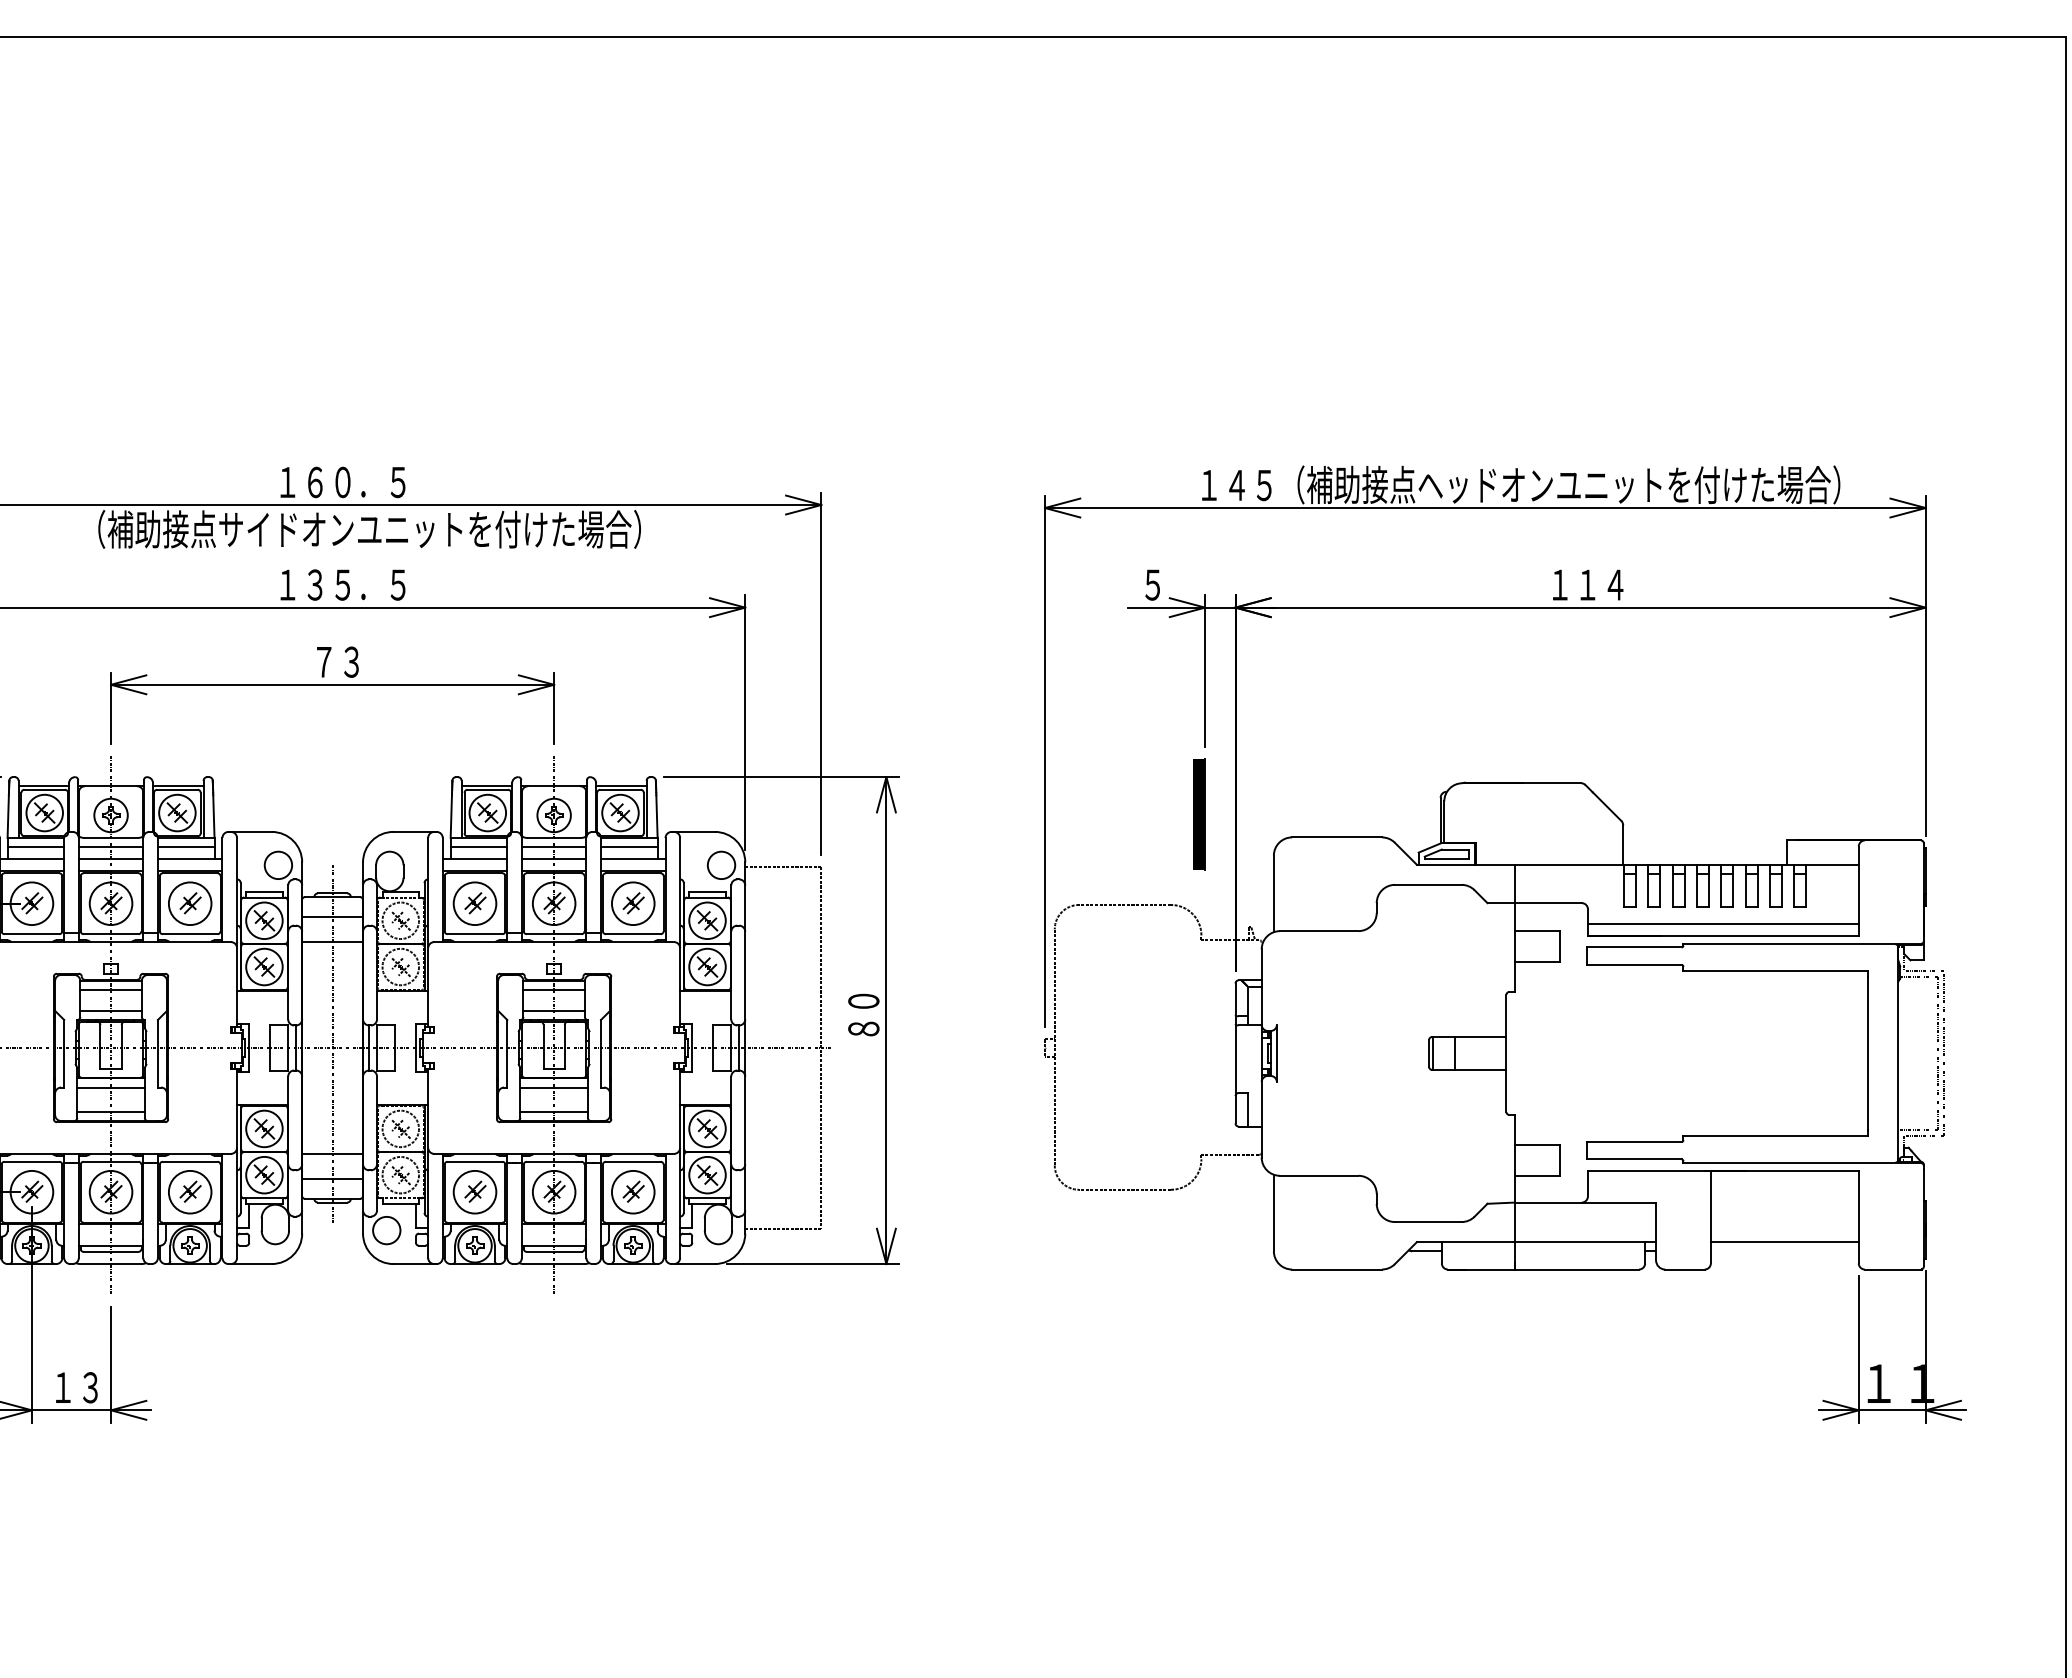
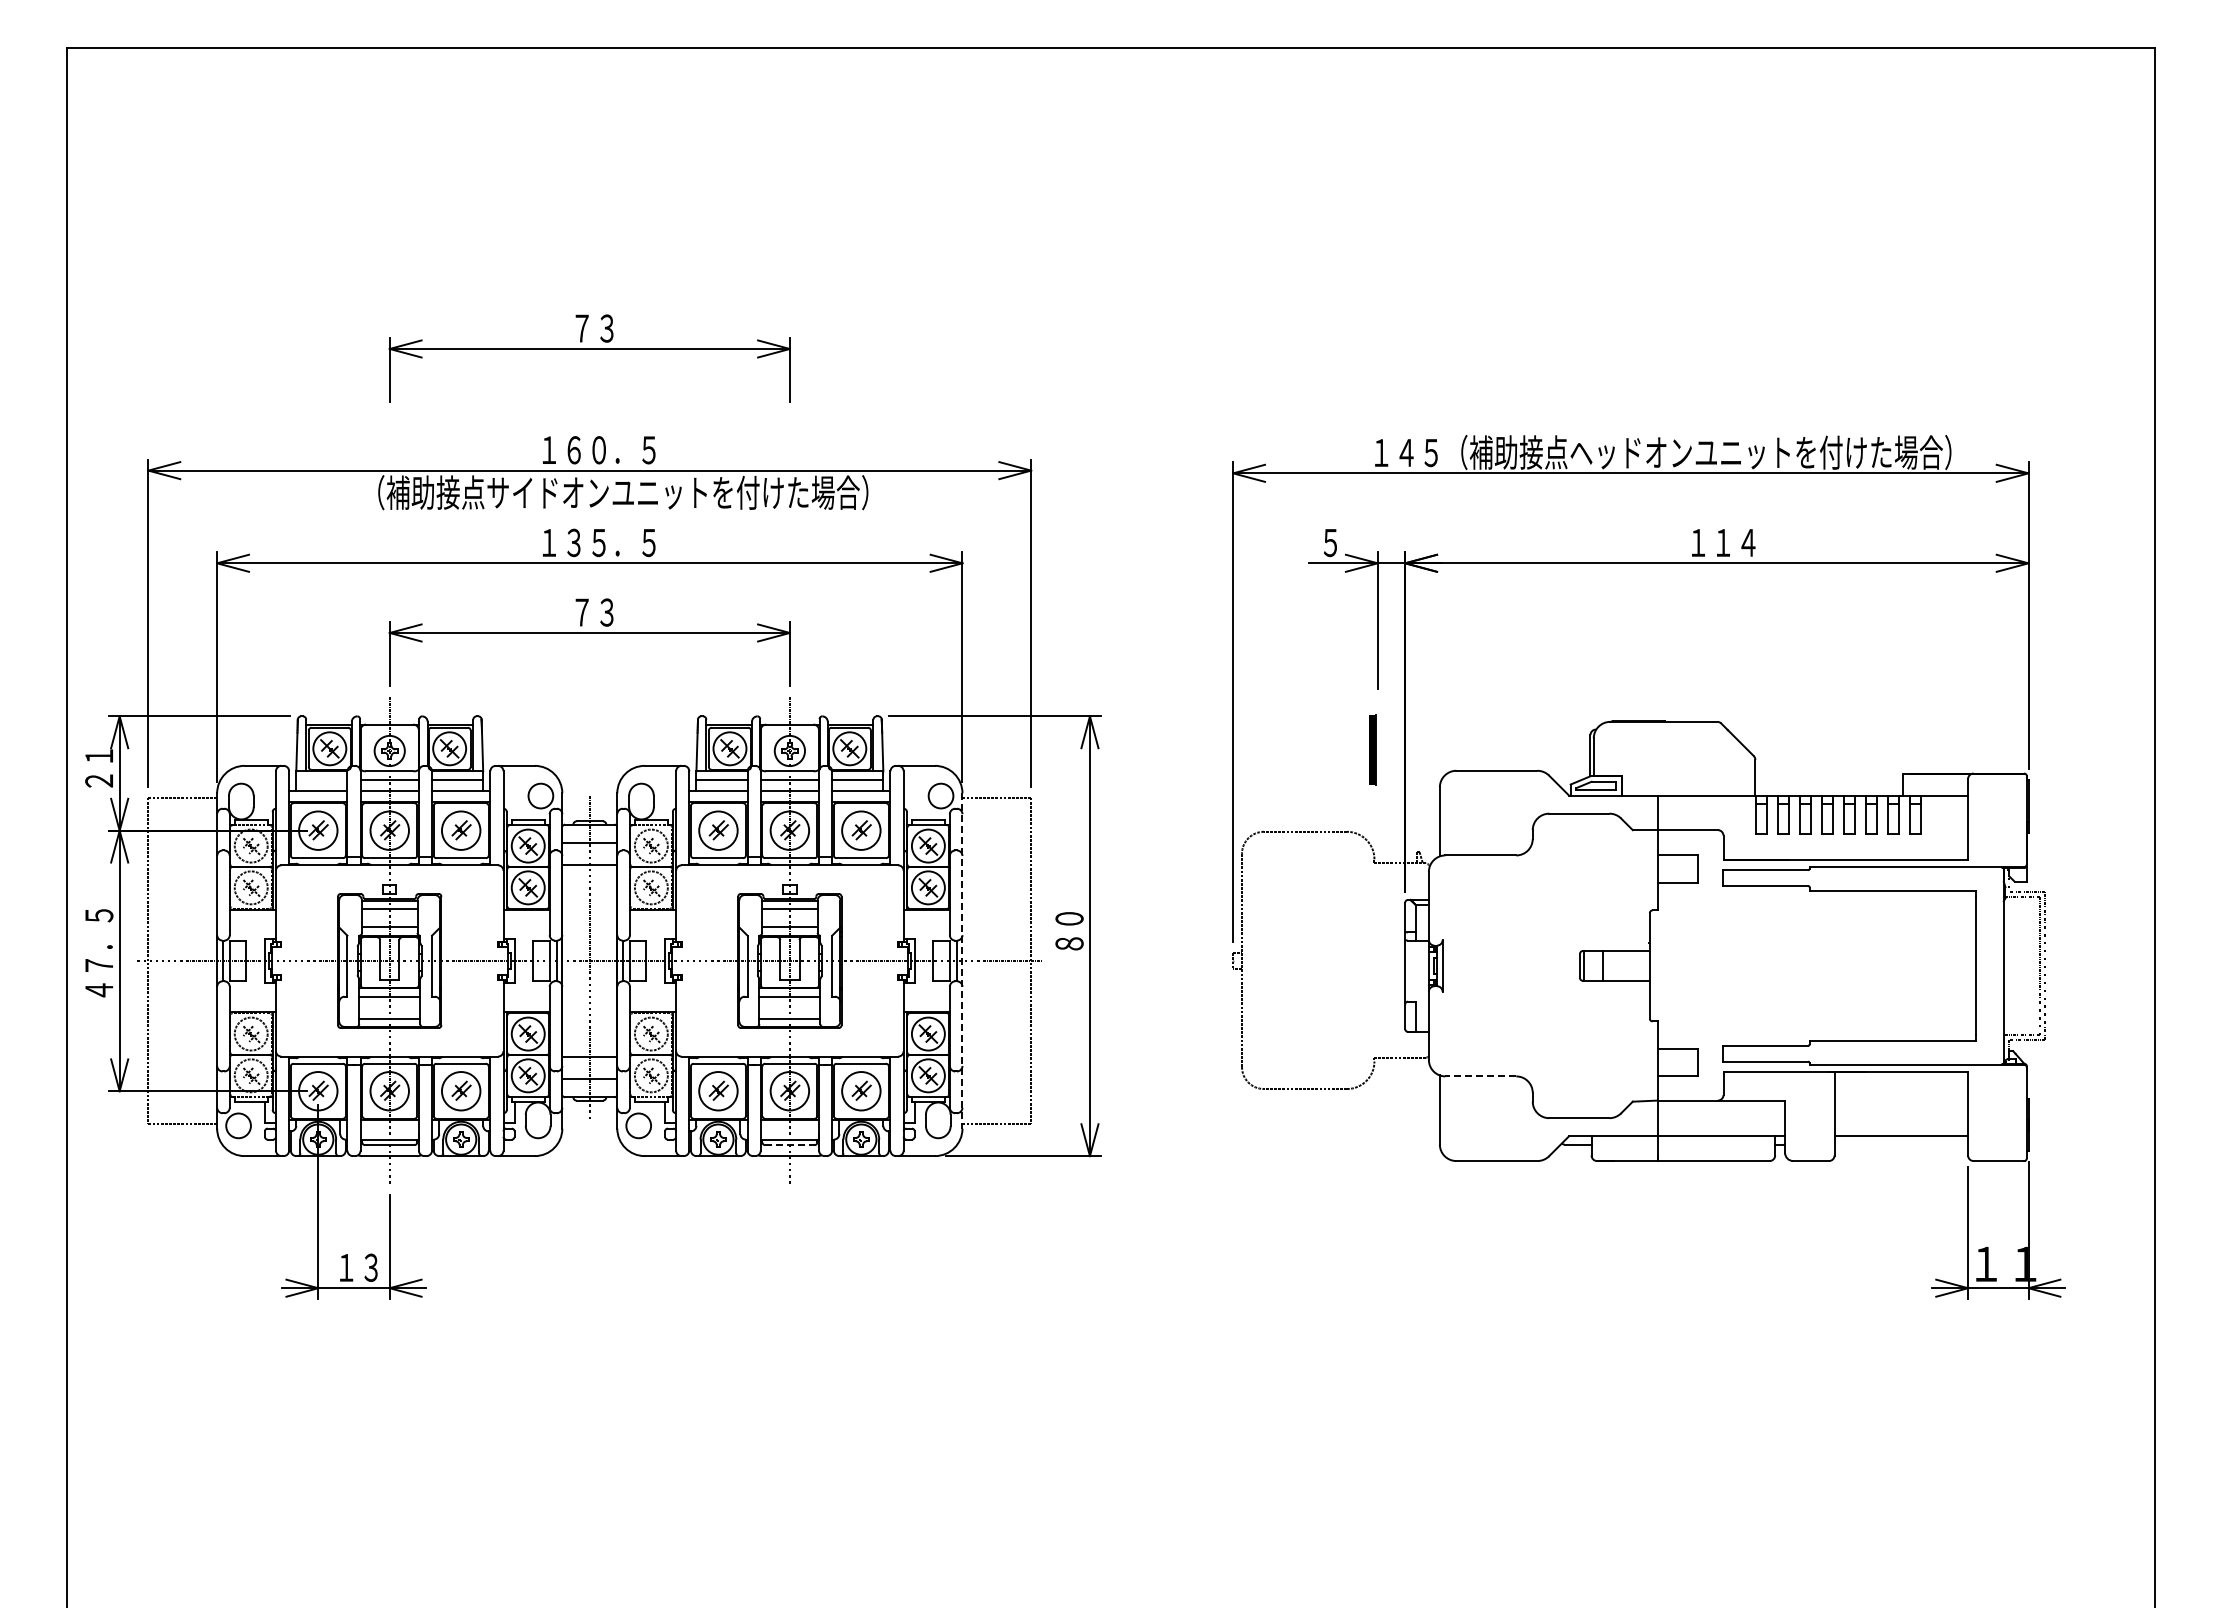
part: (332, 370) -> (589, 349), added
part: (1199, 813) -> (1372, 749), size x0.7
line: (35, 847) -> (321, 779), removed
line: (1723, 923) -> (1845, 848), removed
line: (745, 1047) -> (962, 960), solid -> dashed
line: (1318, 1175) -> (1480, 1076), solid -> dashed
line: (553, 1252) -> (789, 1145), solid -> dashed

